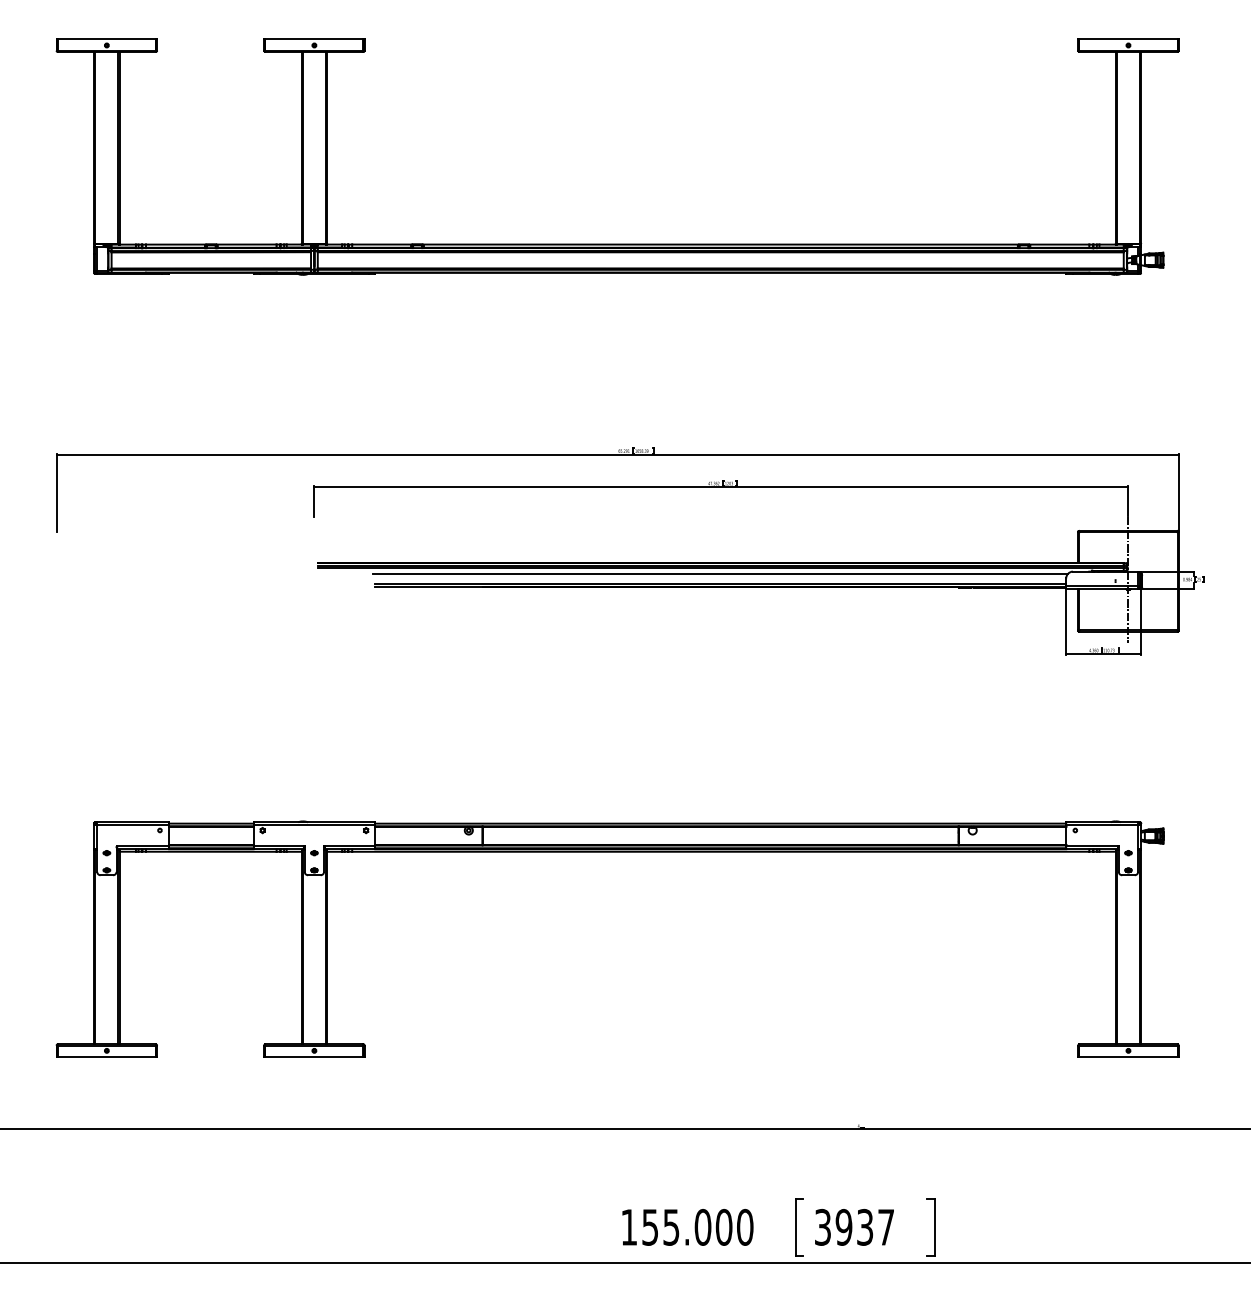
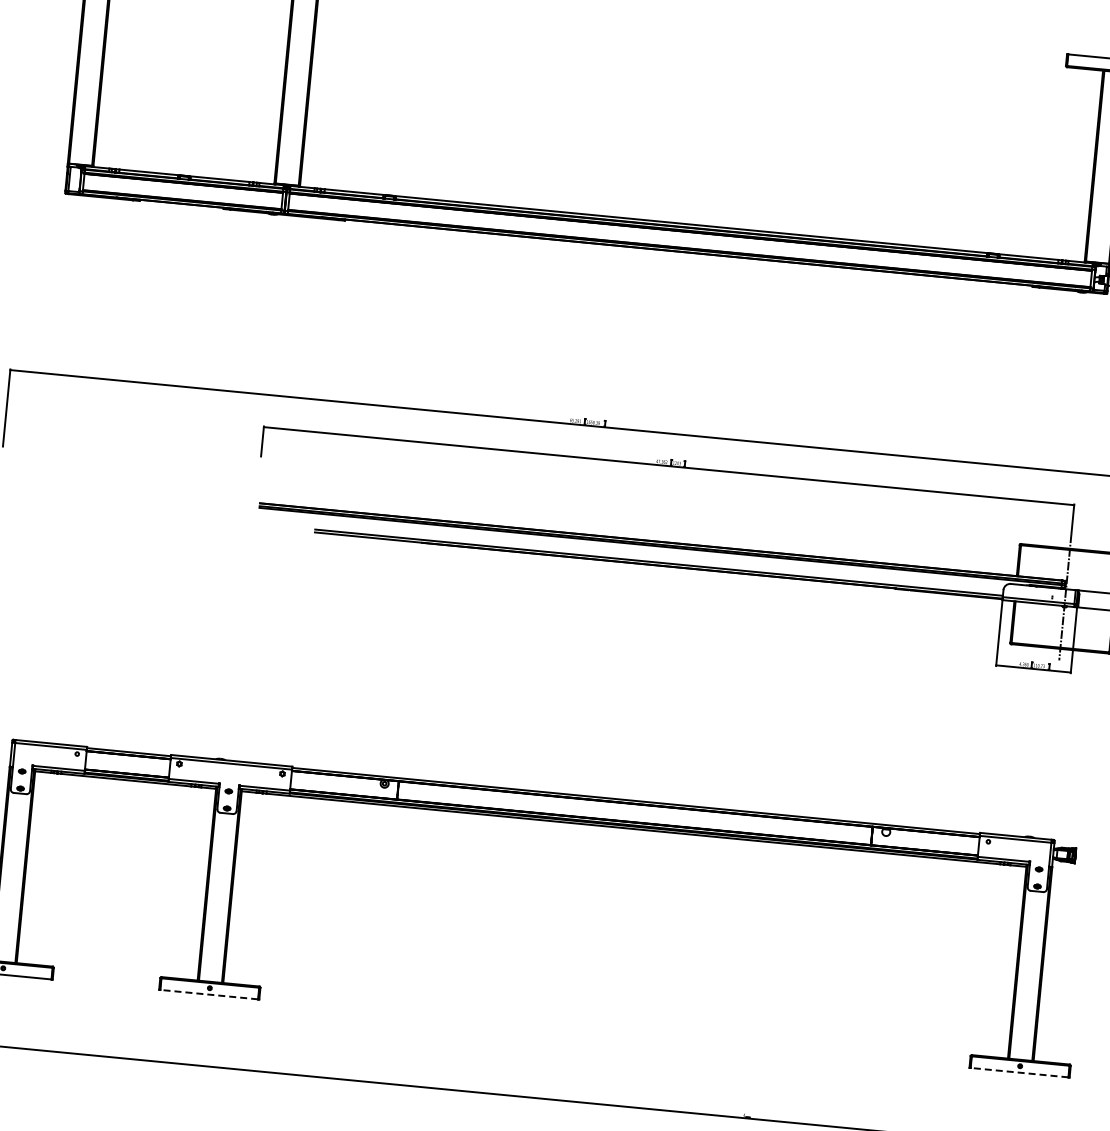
line: (720, 573) -> (659, 551), removed
line: (313, 1057) -> (208, 994), solid -> dashed
line: (1127, 1057) -> (1018, 1072), solid -> dashed

